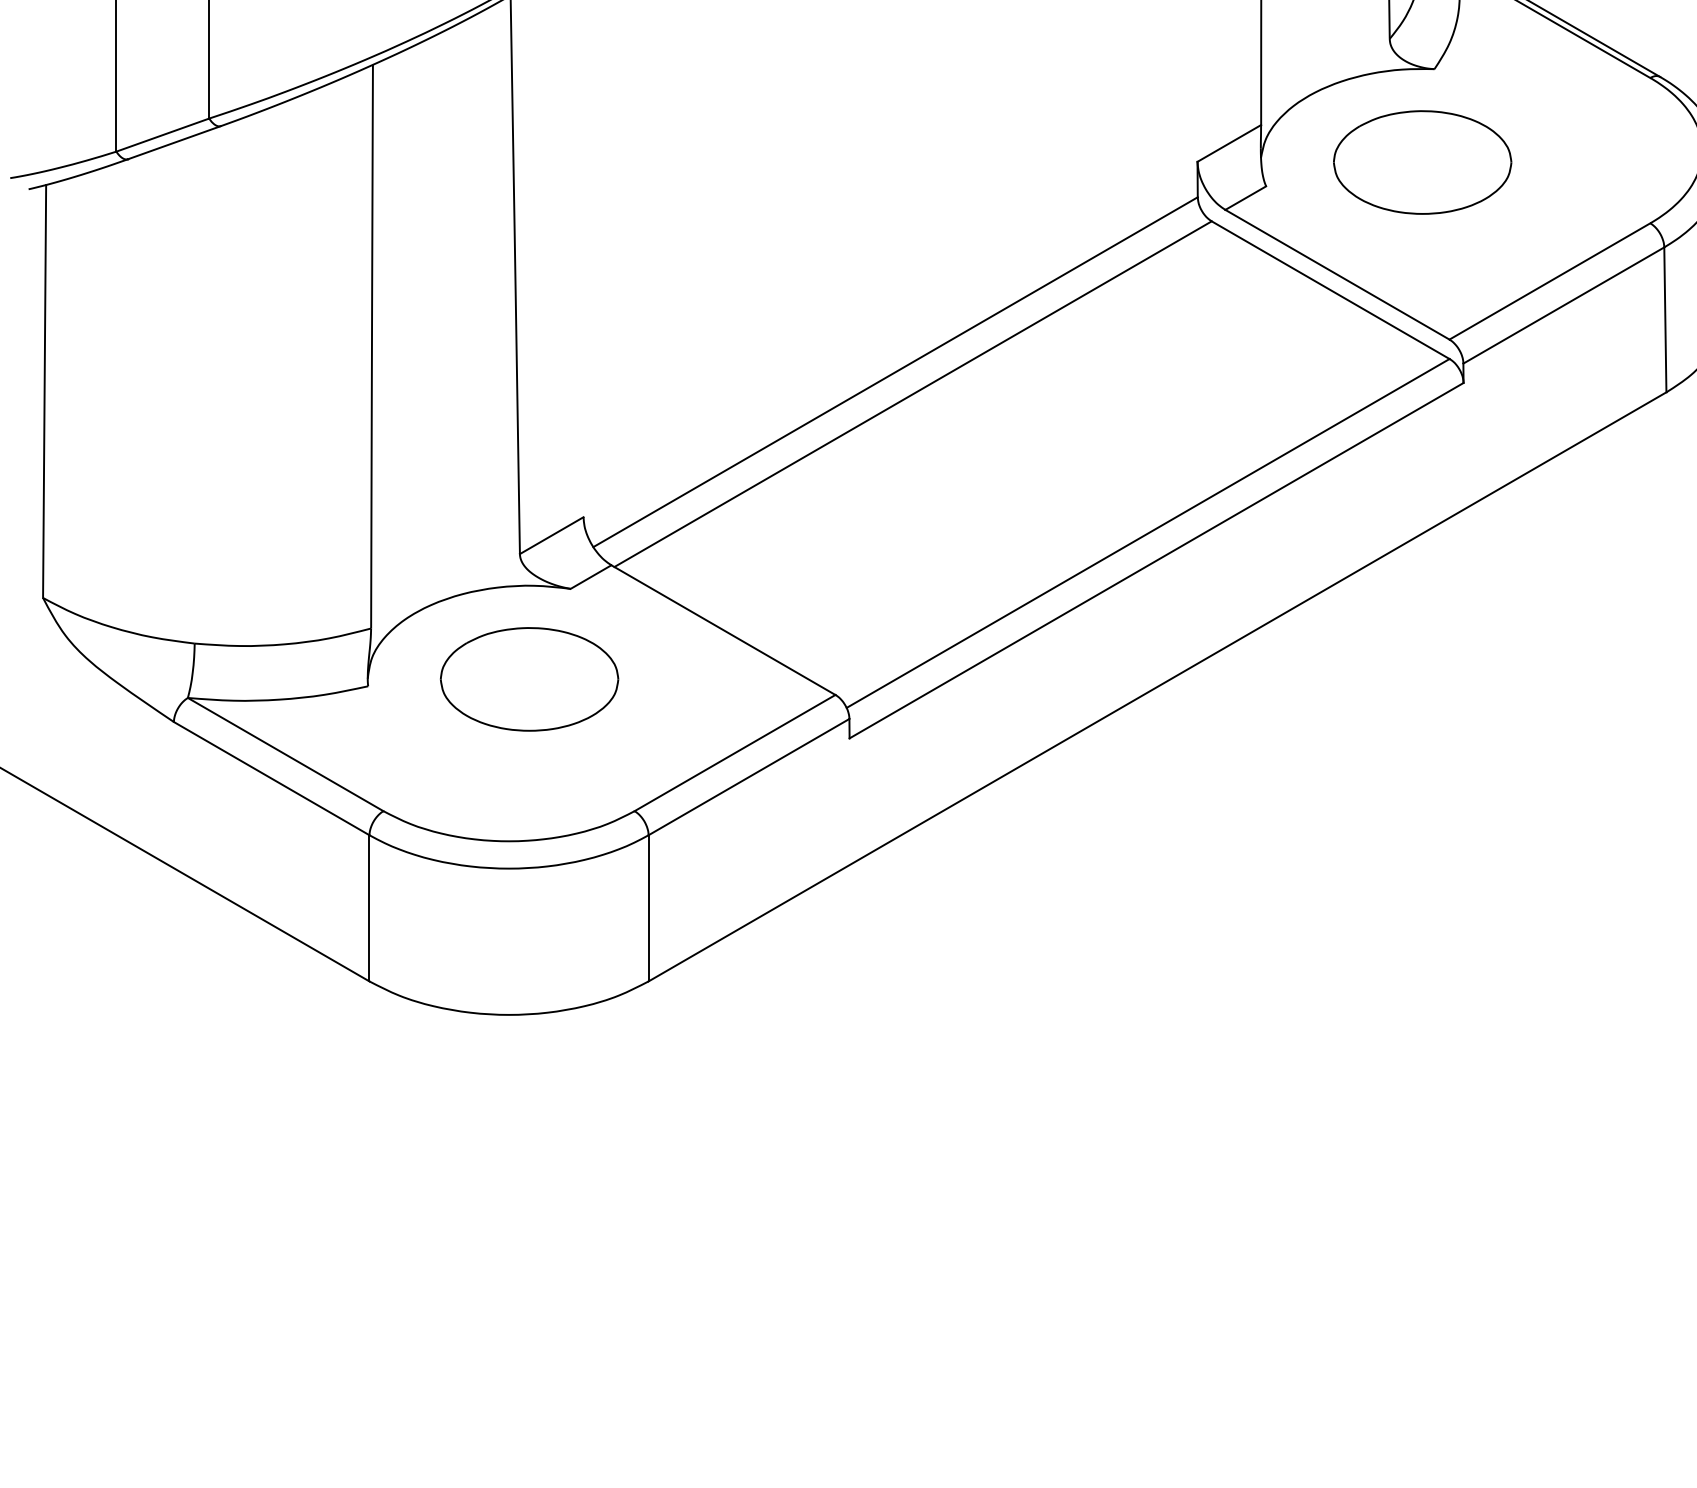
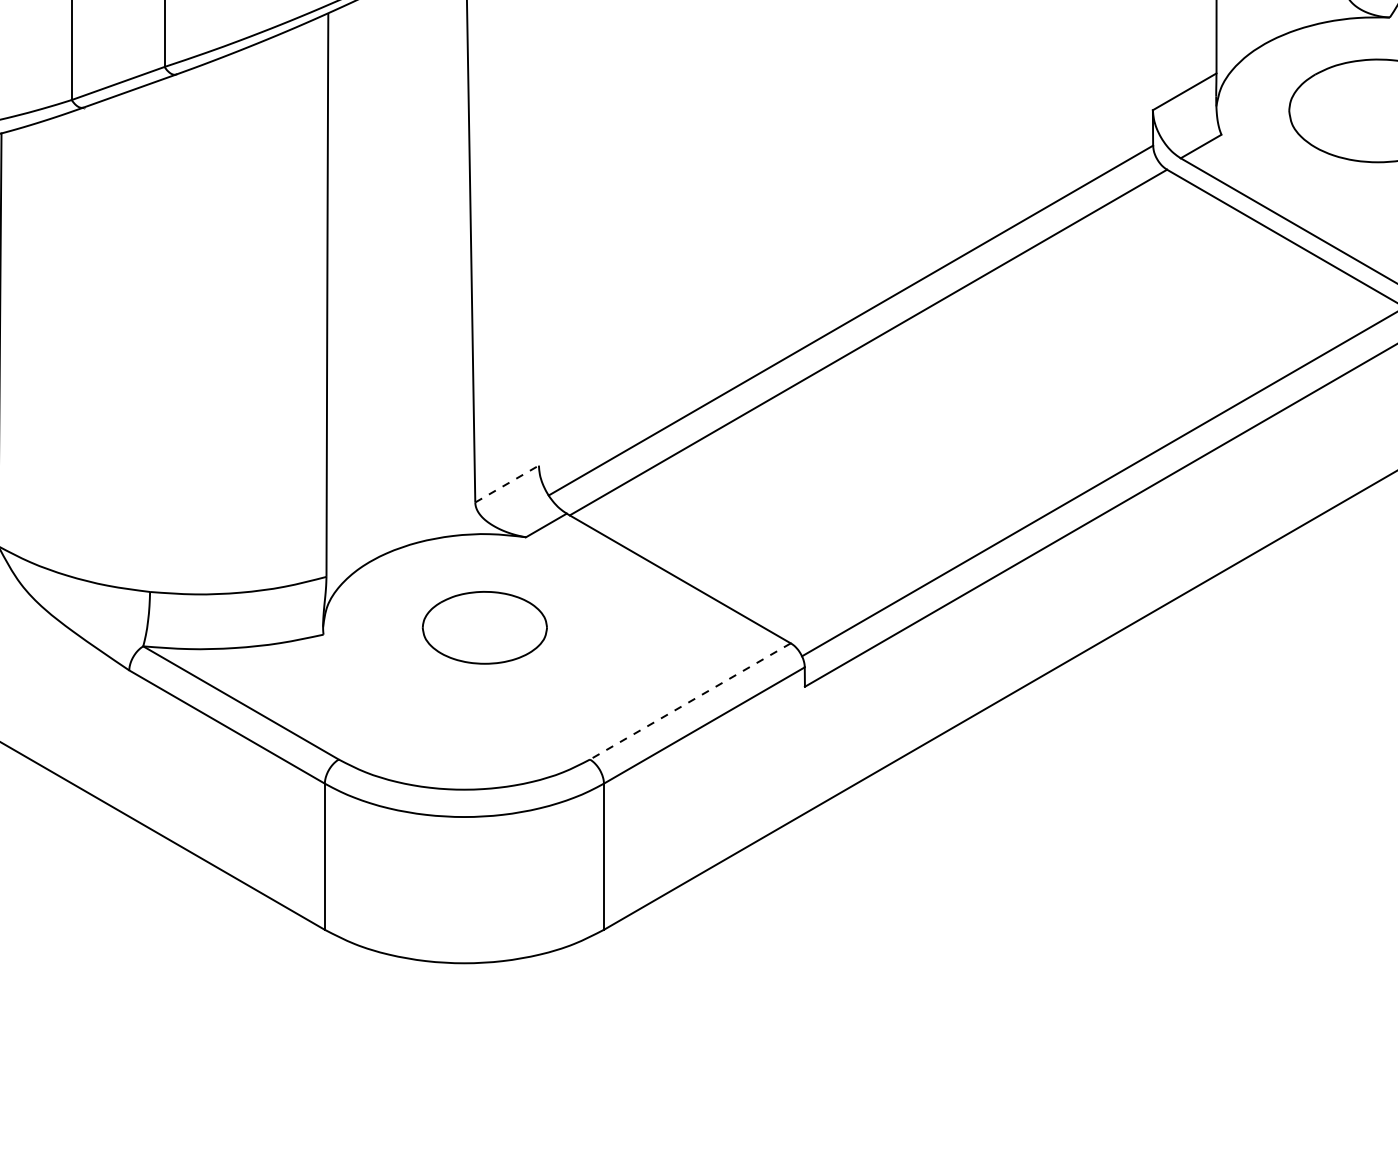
line: (551, 535) -> (506, 483), solid -> dashed
part: (529, 679) -> (484, 627), size x0.7
line: (734, 753) -> (689, 701), solid -> dashed

